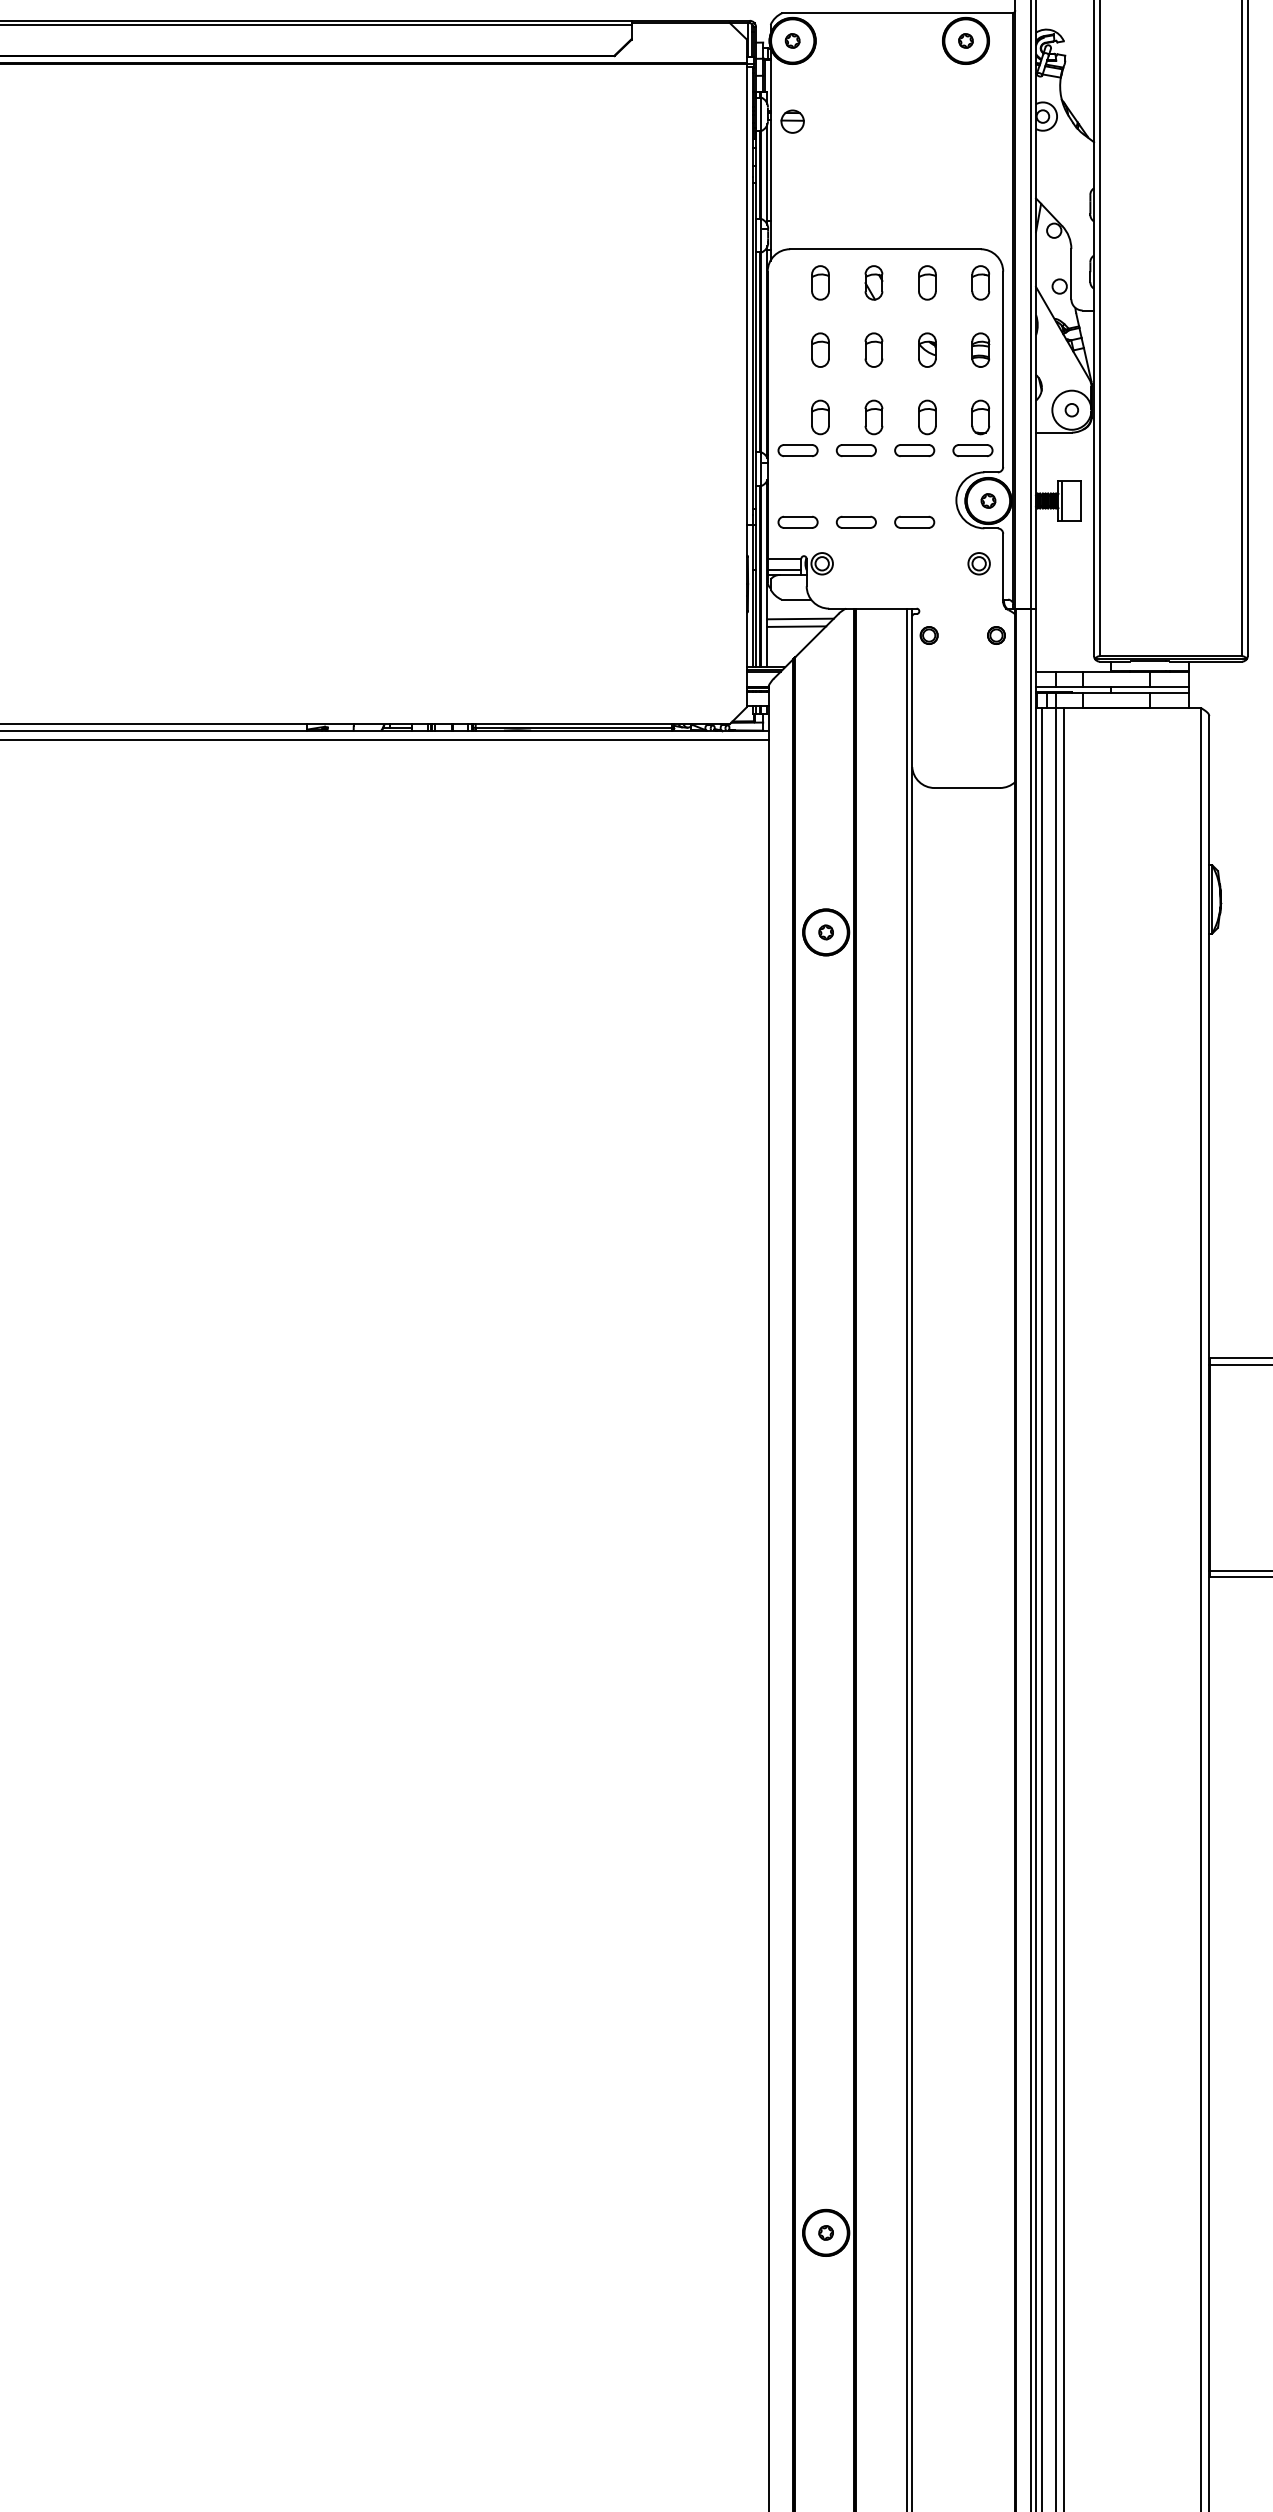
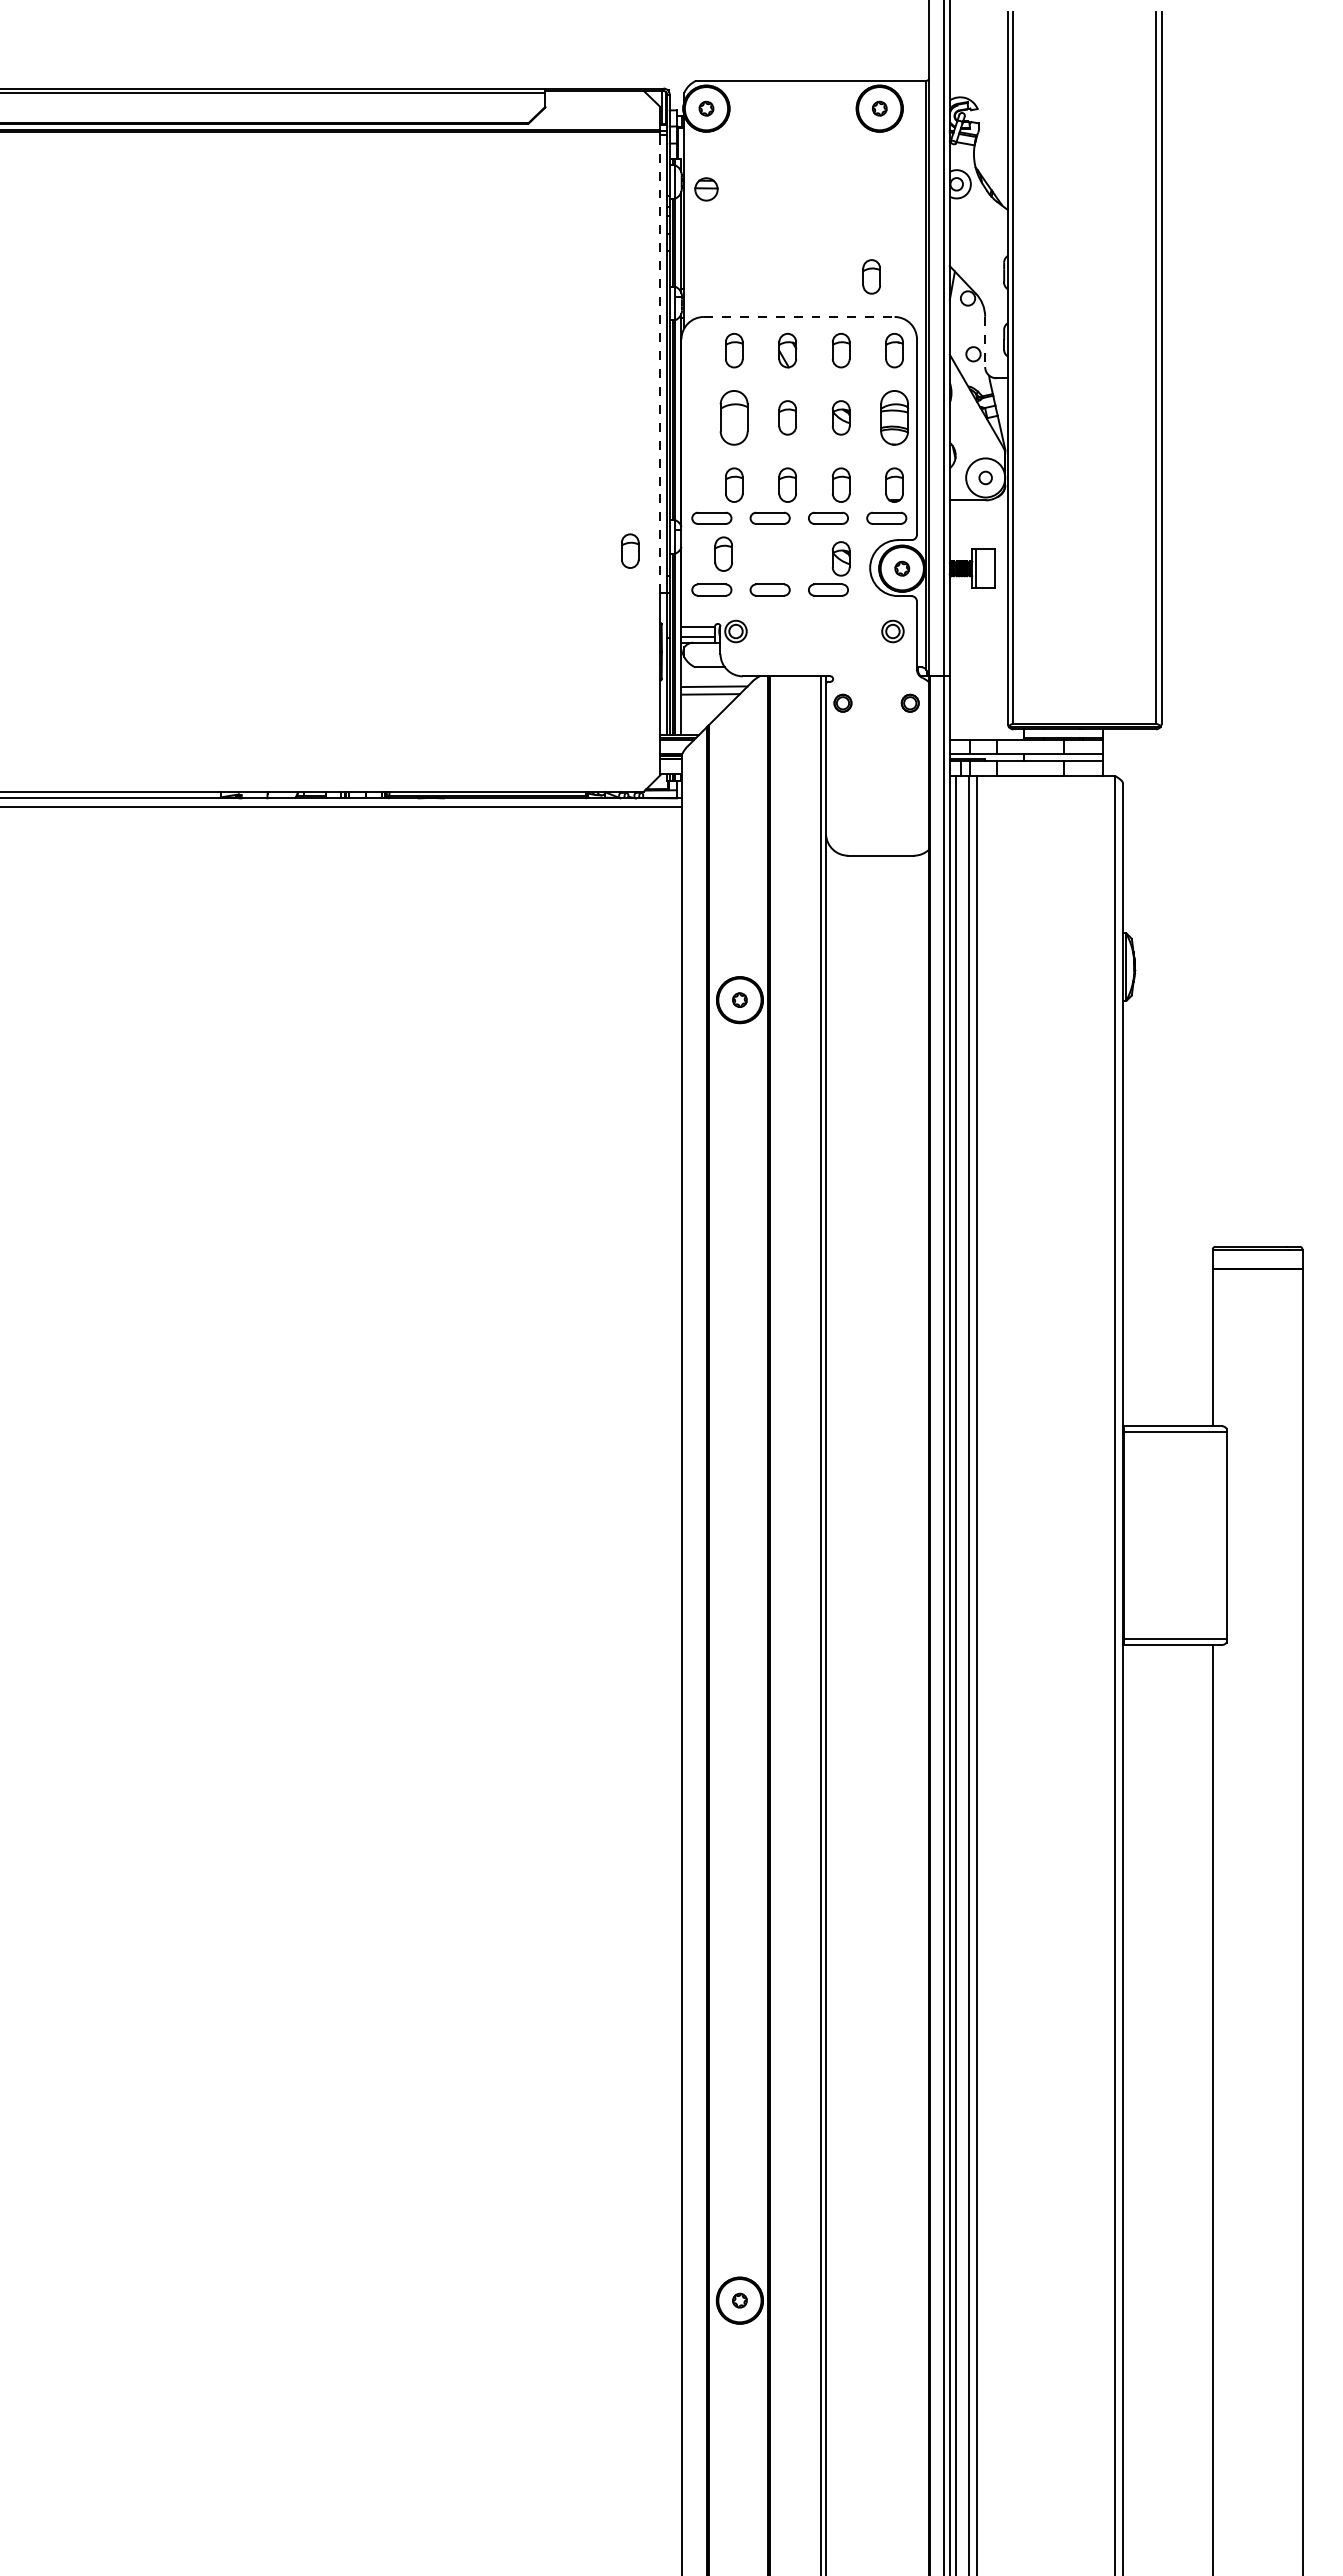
part: (957, 208) -> (871, 276), added
line: (885, 248) -> (799, 316), solid -> dashed
line: (1071, 274) -> (985, 342), solid -> dashed
line: (746, 295) -> (660, 363), solid -> dashed
part: (820, 349) -> (734, 417), size x1.6
part: (980, 349) -> (894, 417), size x1.6
part: (716, 482) -> (630, 550), added
part: (809, 485) -> (723, 553), added
part: (927, 490) -> (841, 558), added

